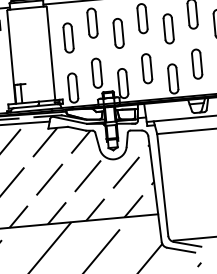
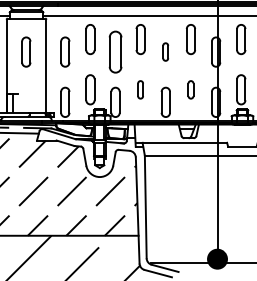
part: (168, 28) -> (165, 51), size x0.6
part: (118, 32) -> (115, 51), size x1.4
part: (29, 40) -> (26, 51), added
part: (196, 63) -> (190, 89), size x0.6
part: (146, 68) -> (140, 89), size x0.6

